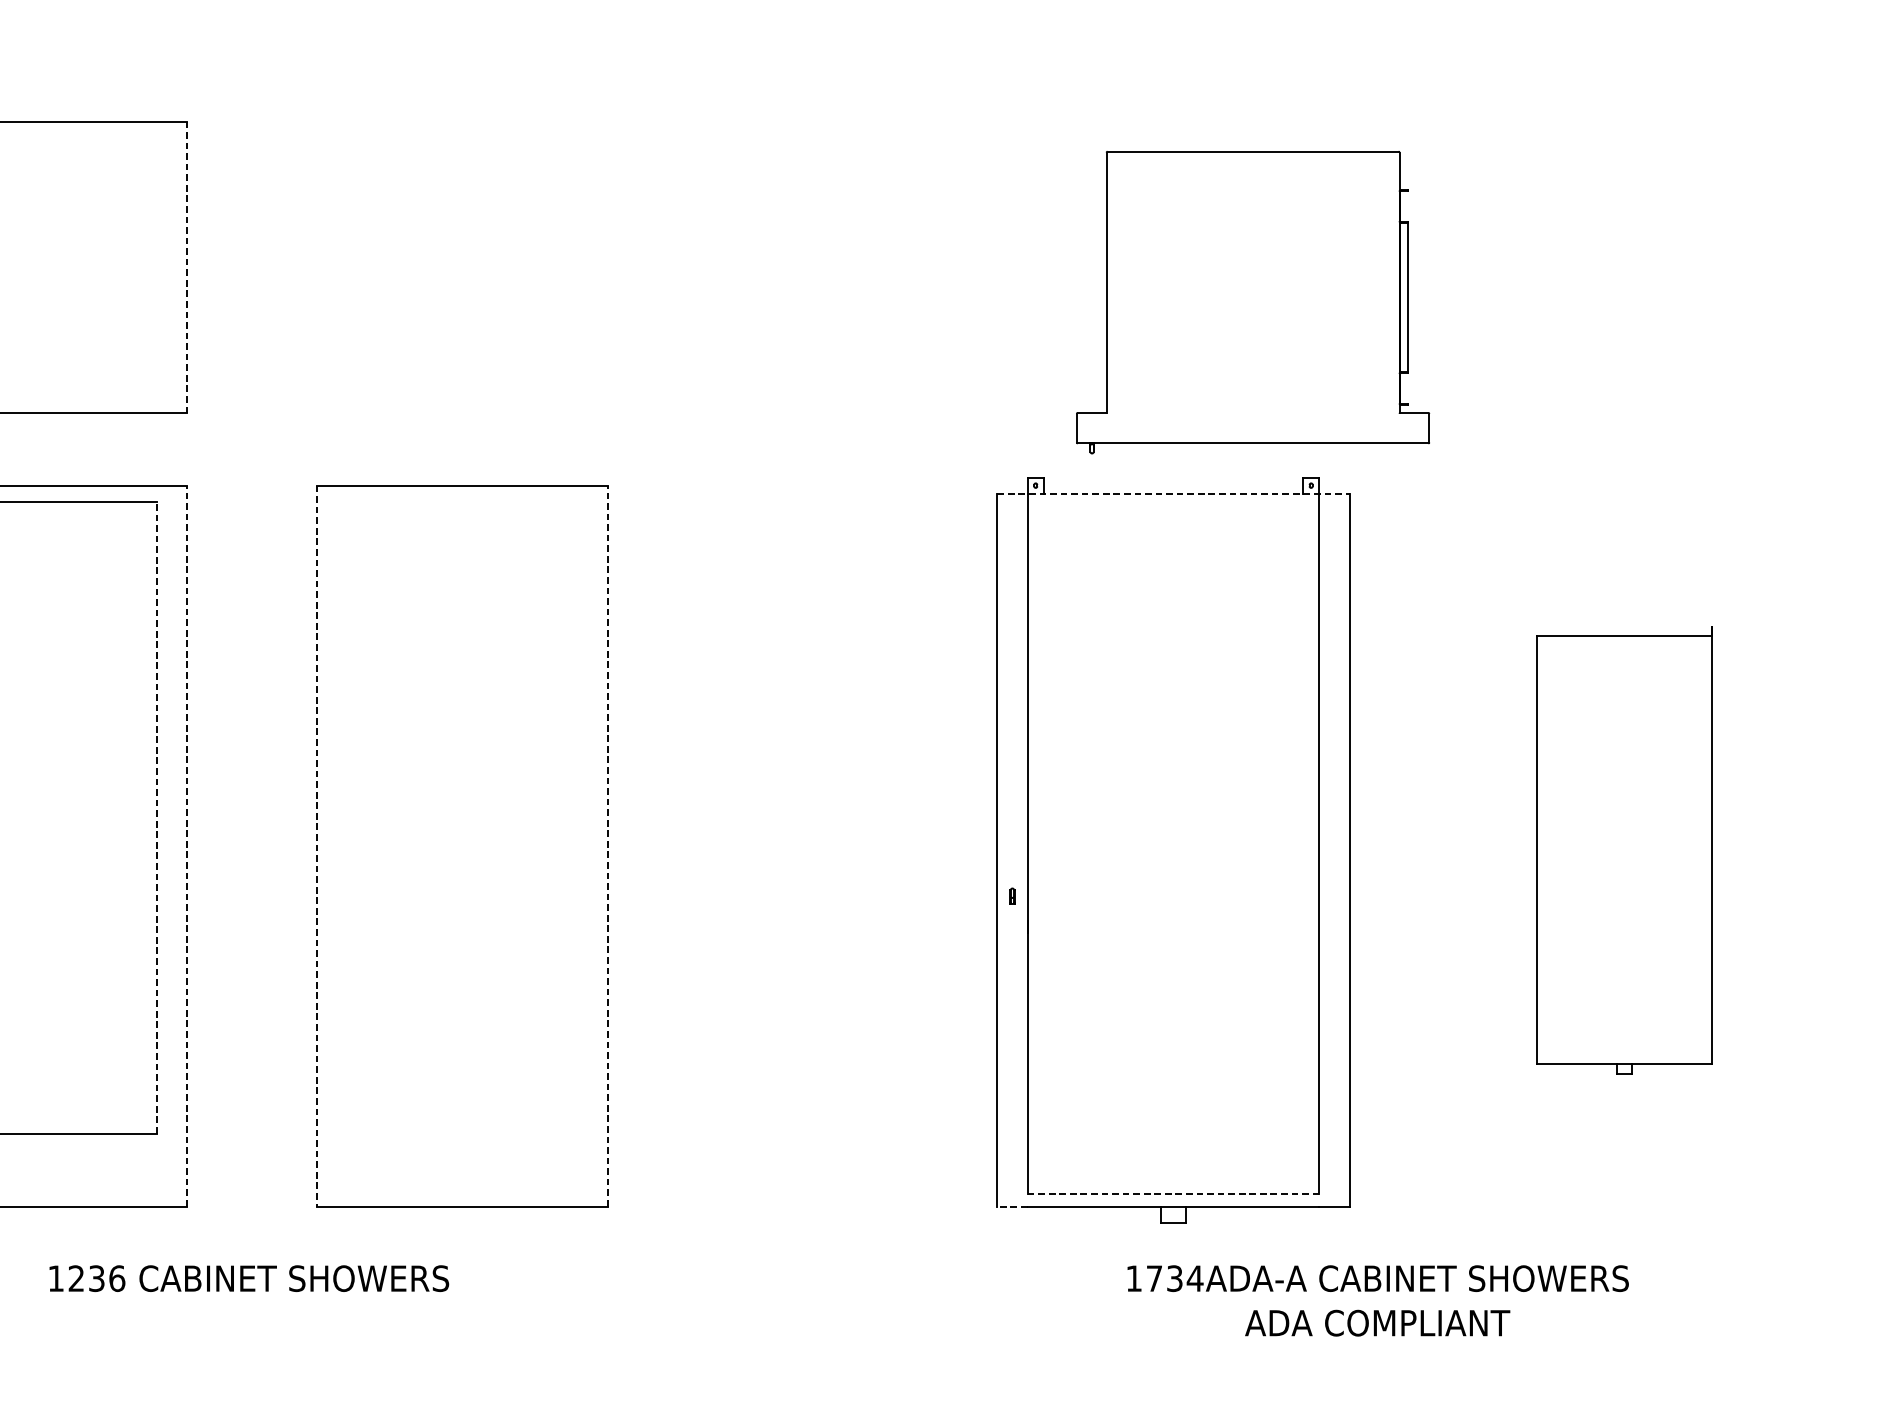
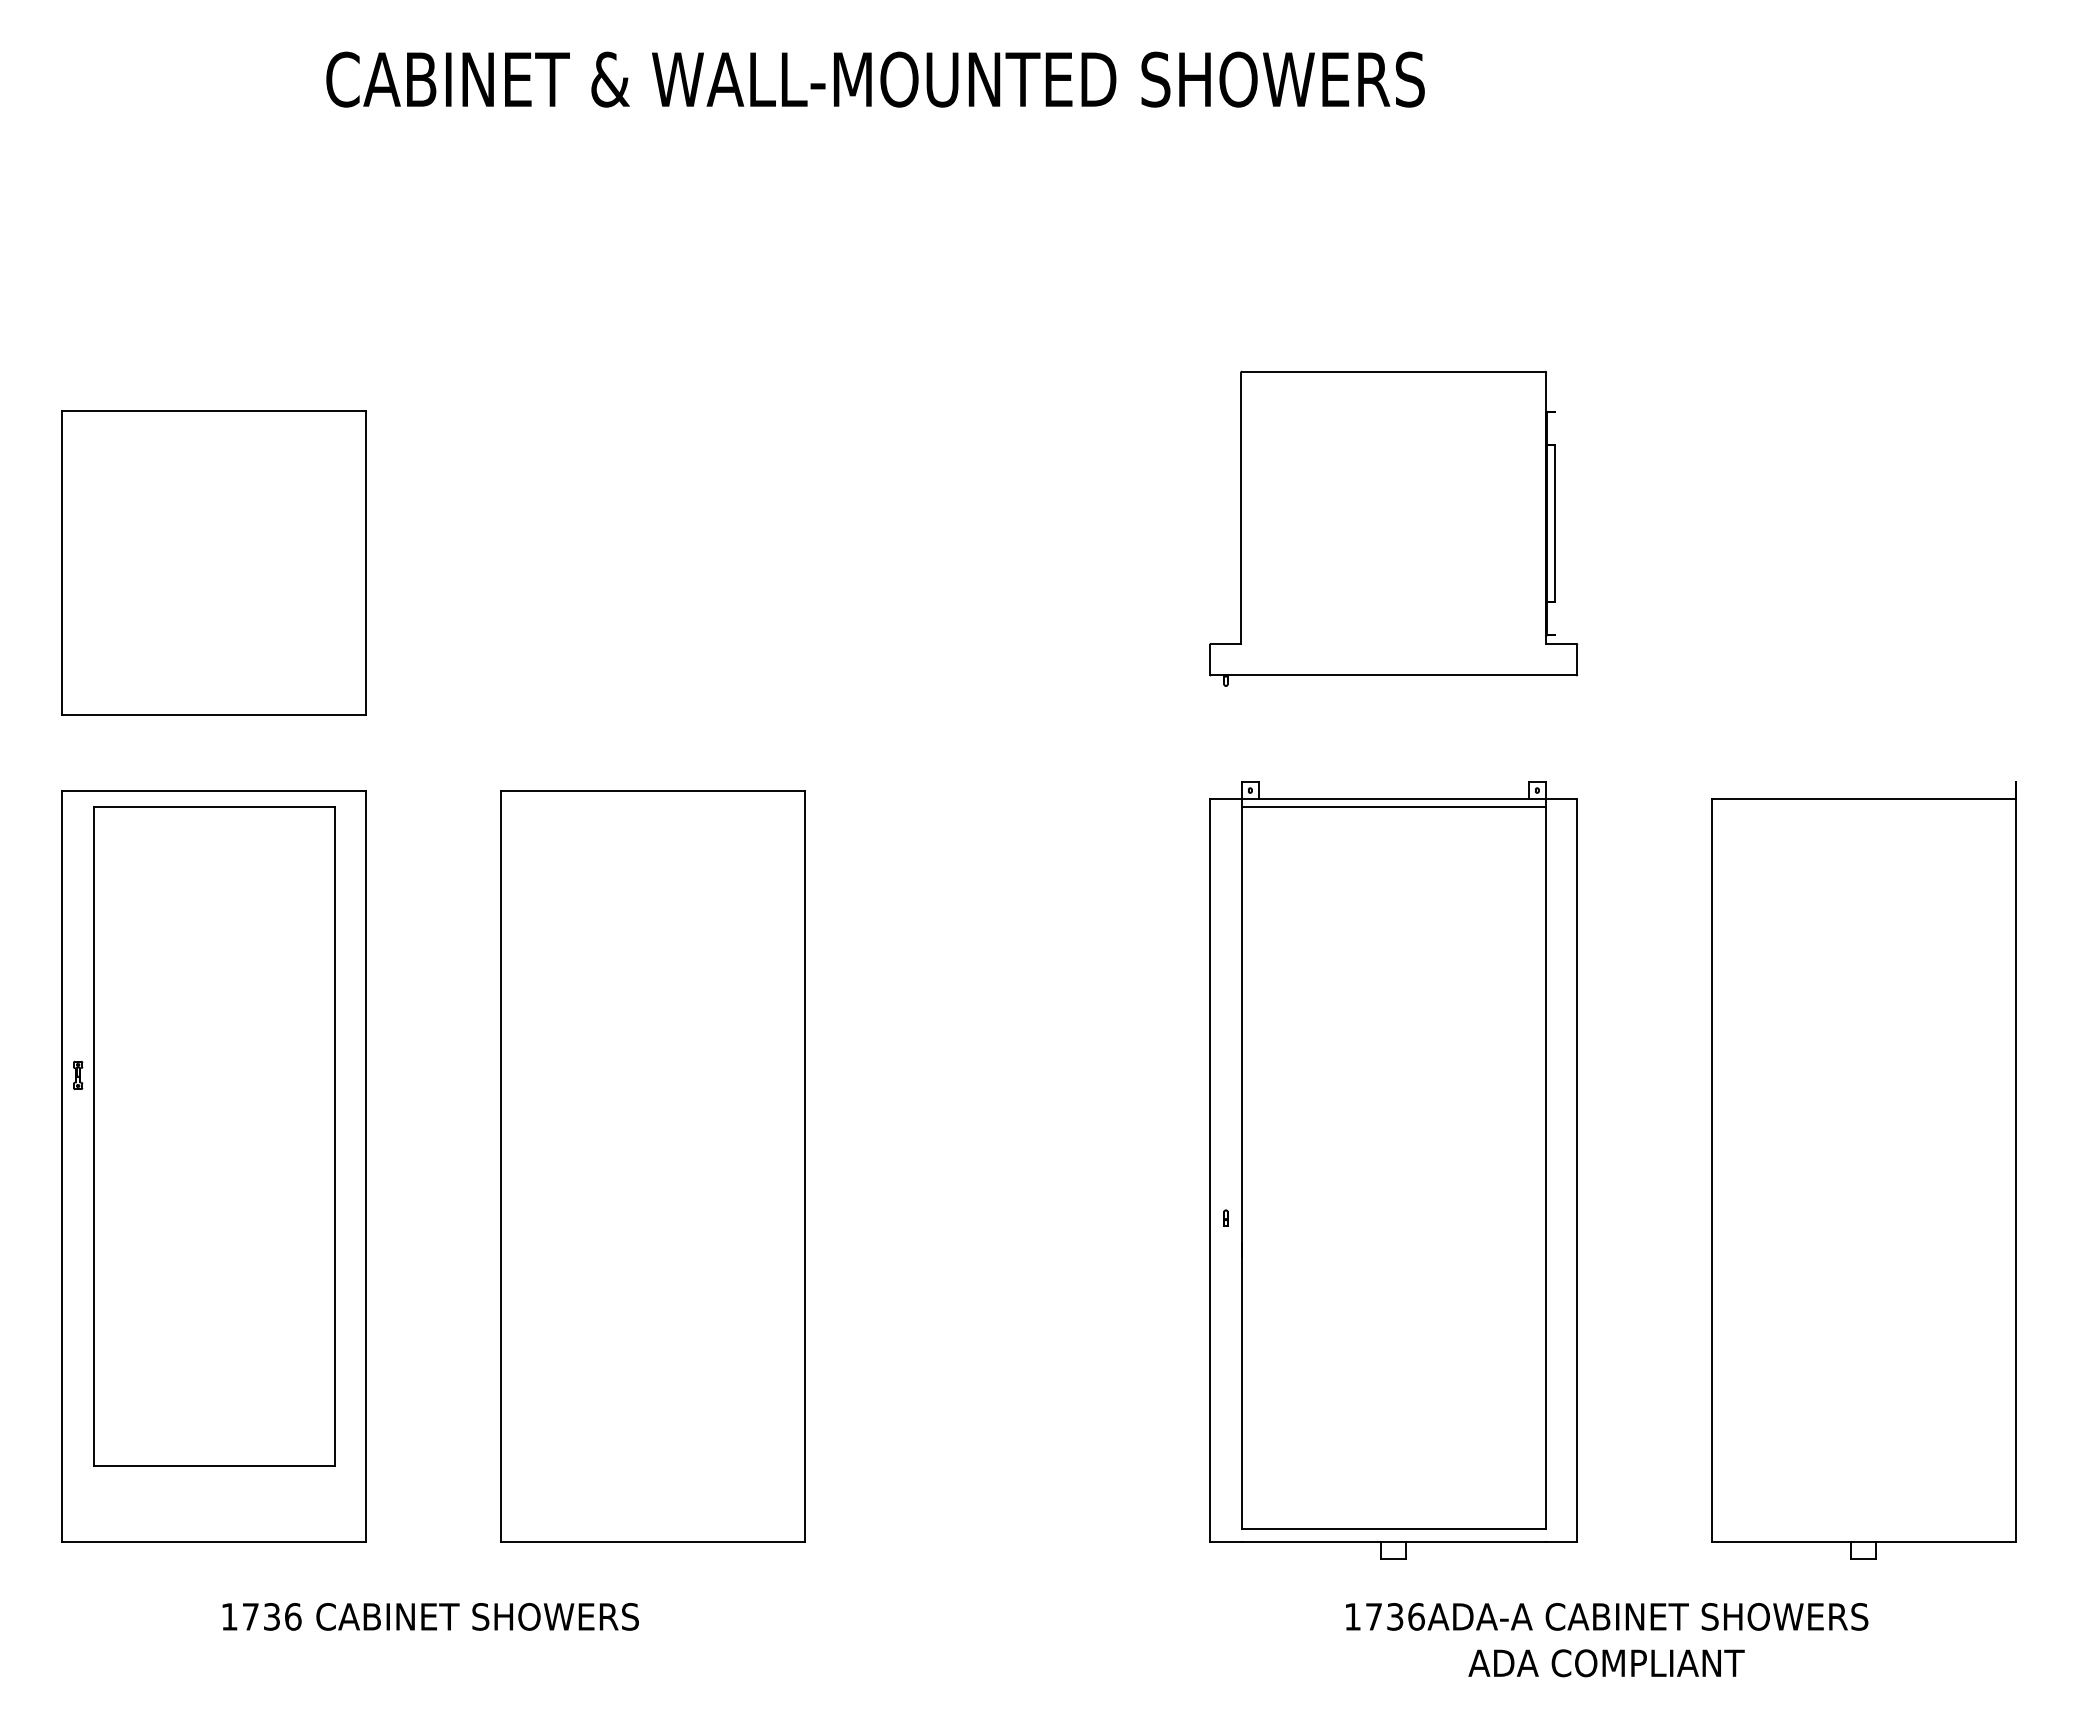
line: (187, 267) -> (366, 563), dashed -> solid
part: (1252, 302) -> (1393, 528), moved
line: (1173, 494) -> (1393, 799), dashed -> solid
line: (1173, 501) -> (1393, 807), added
line: (156, 817) -> (334, 1136), dashed -> solid
line: (187, 846) -> (366, 1166), dashed -> solid
line: (317, 846) -> (501, 1166), dashed -> solid
line: (608, 846) -> (805, 1166), dashed -> solid
part: (1624, 850) -> (1863, 1170), size x1.67
line: (1173, 1194) -> (1393, 1529), dashed -> solid
line: (1012, 1206) -> (1226, 1541), dashed -> solid
text: (76, 1278) -> (250, 1616), 1236 -> 1736
text: (1195, 1278) -> (1416, 1616), 1734ADA-A -> 1736ADA-A

